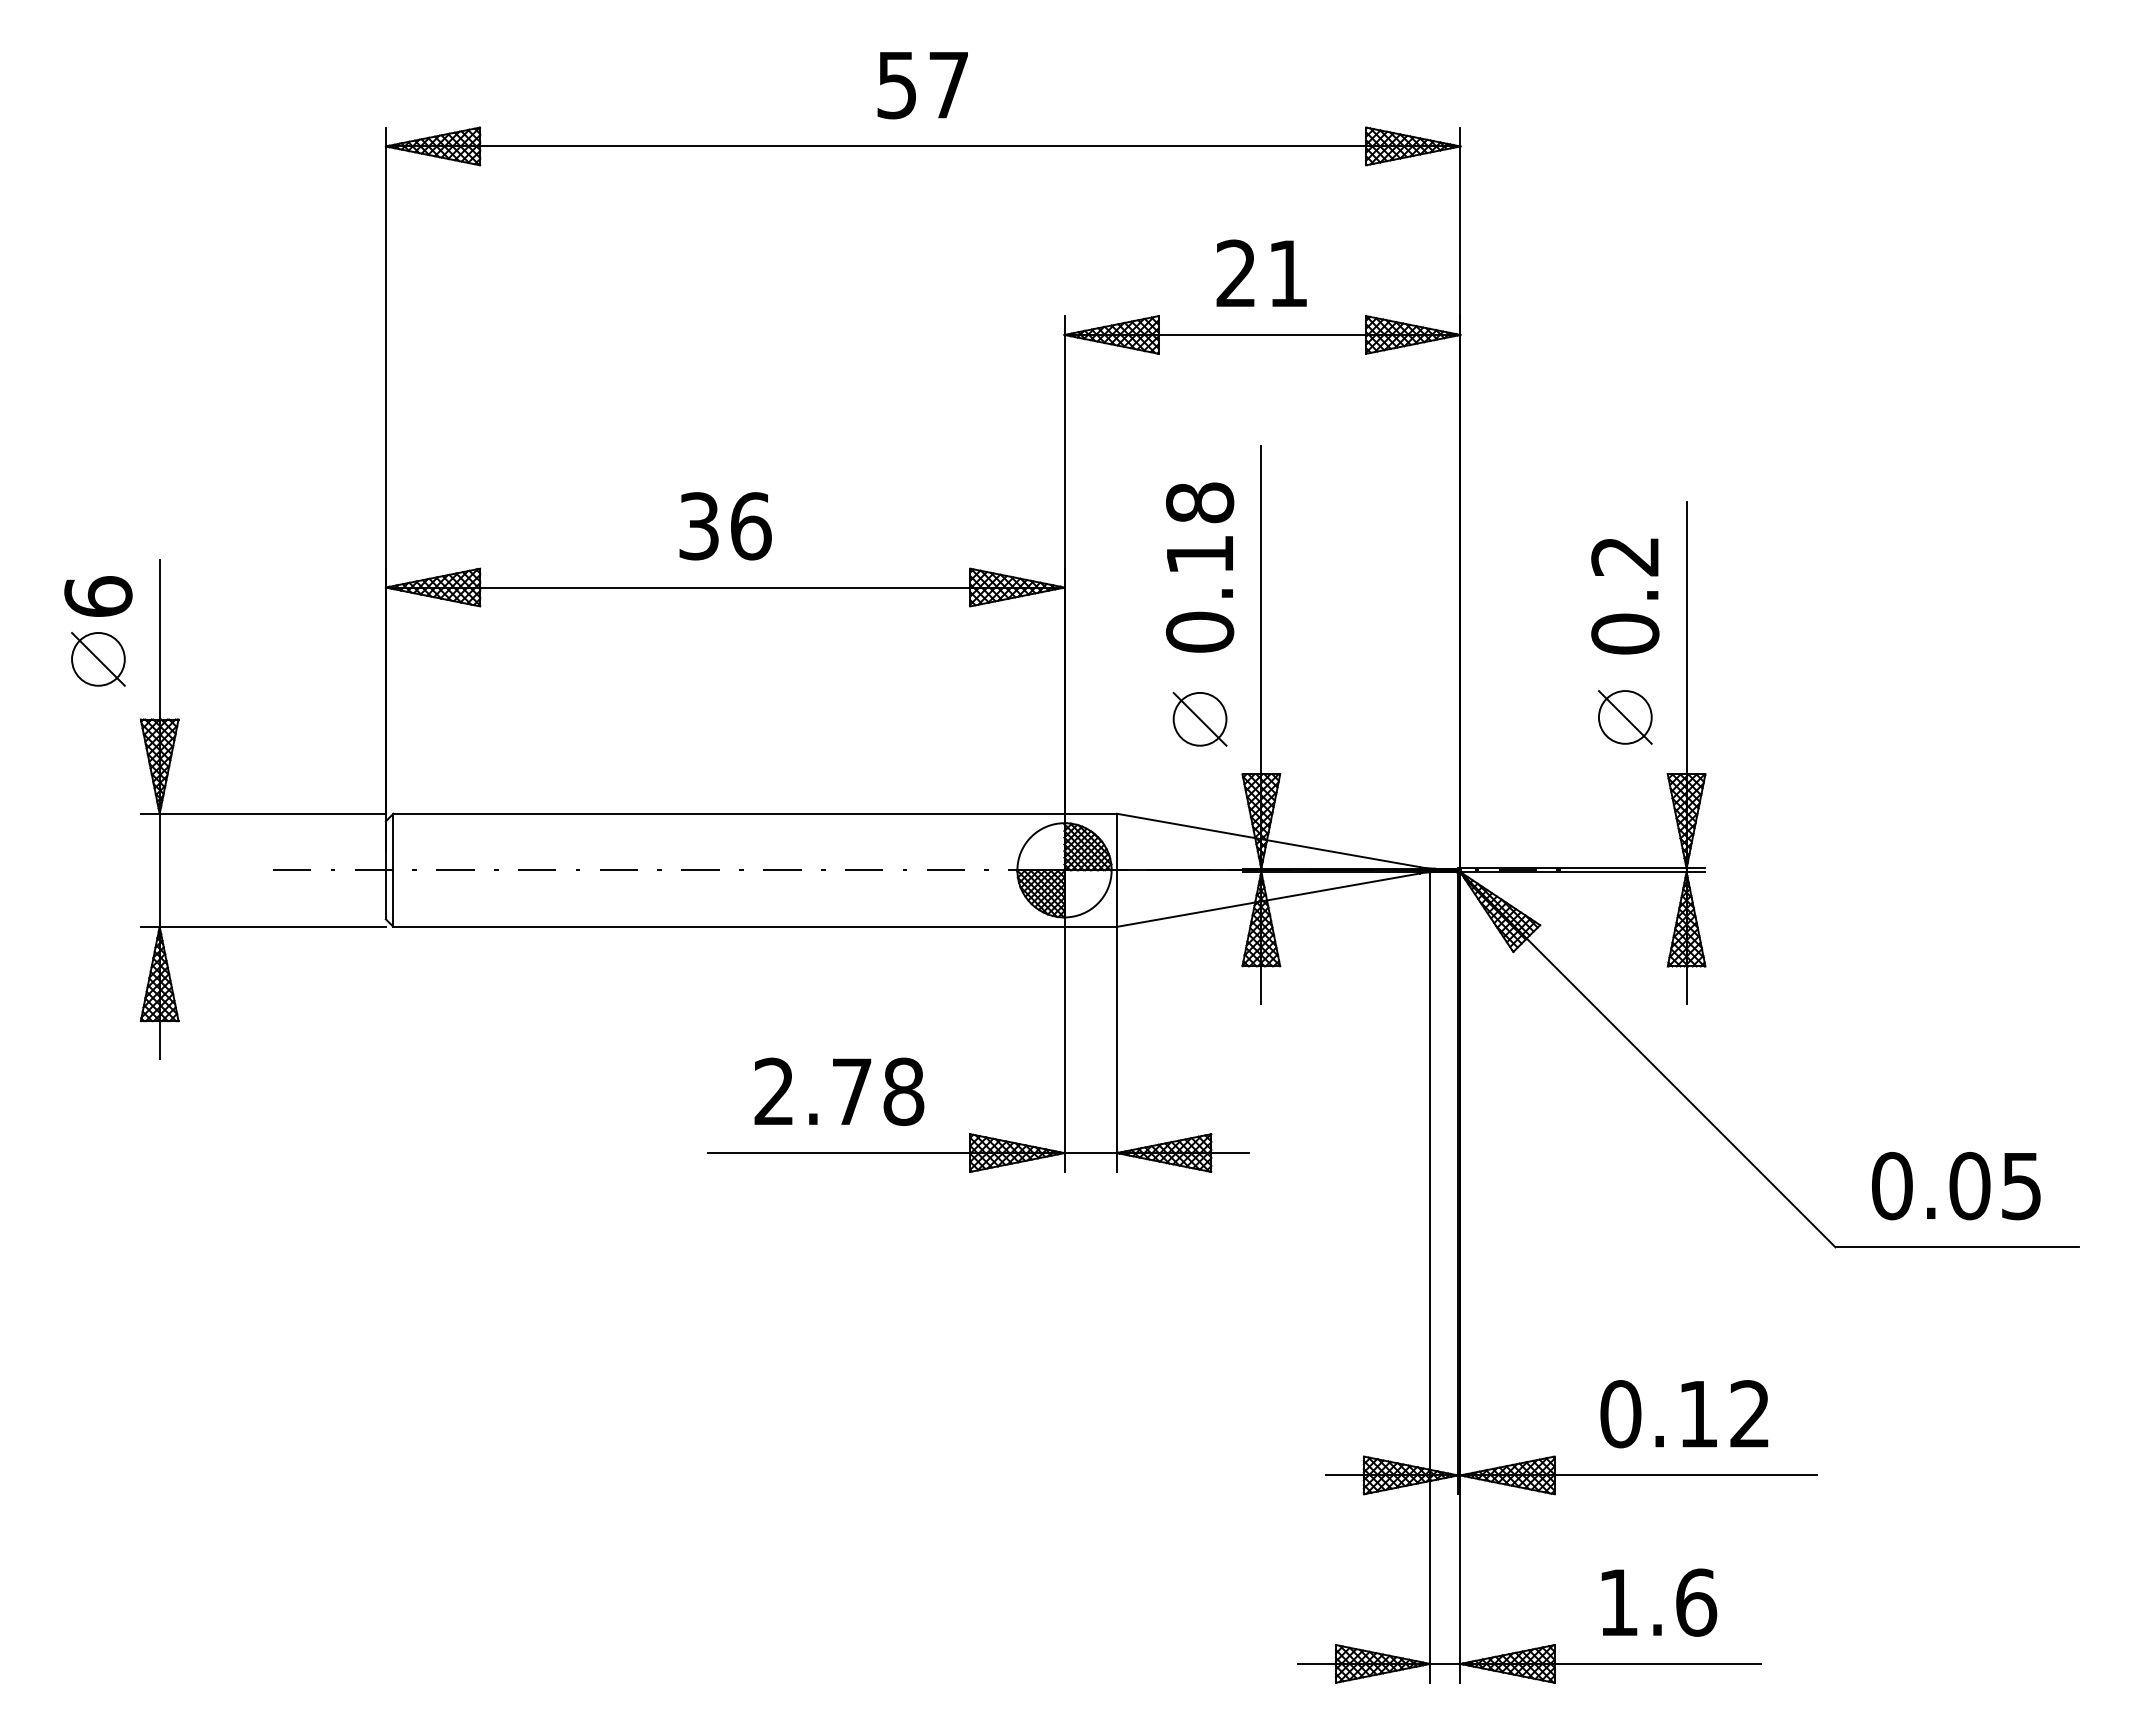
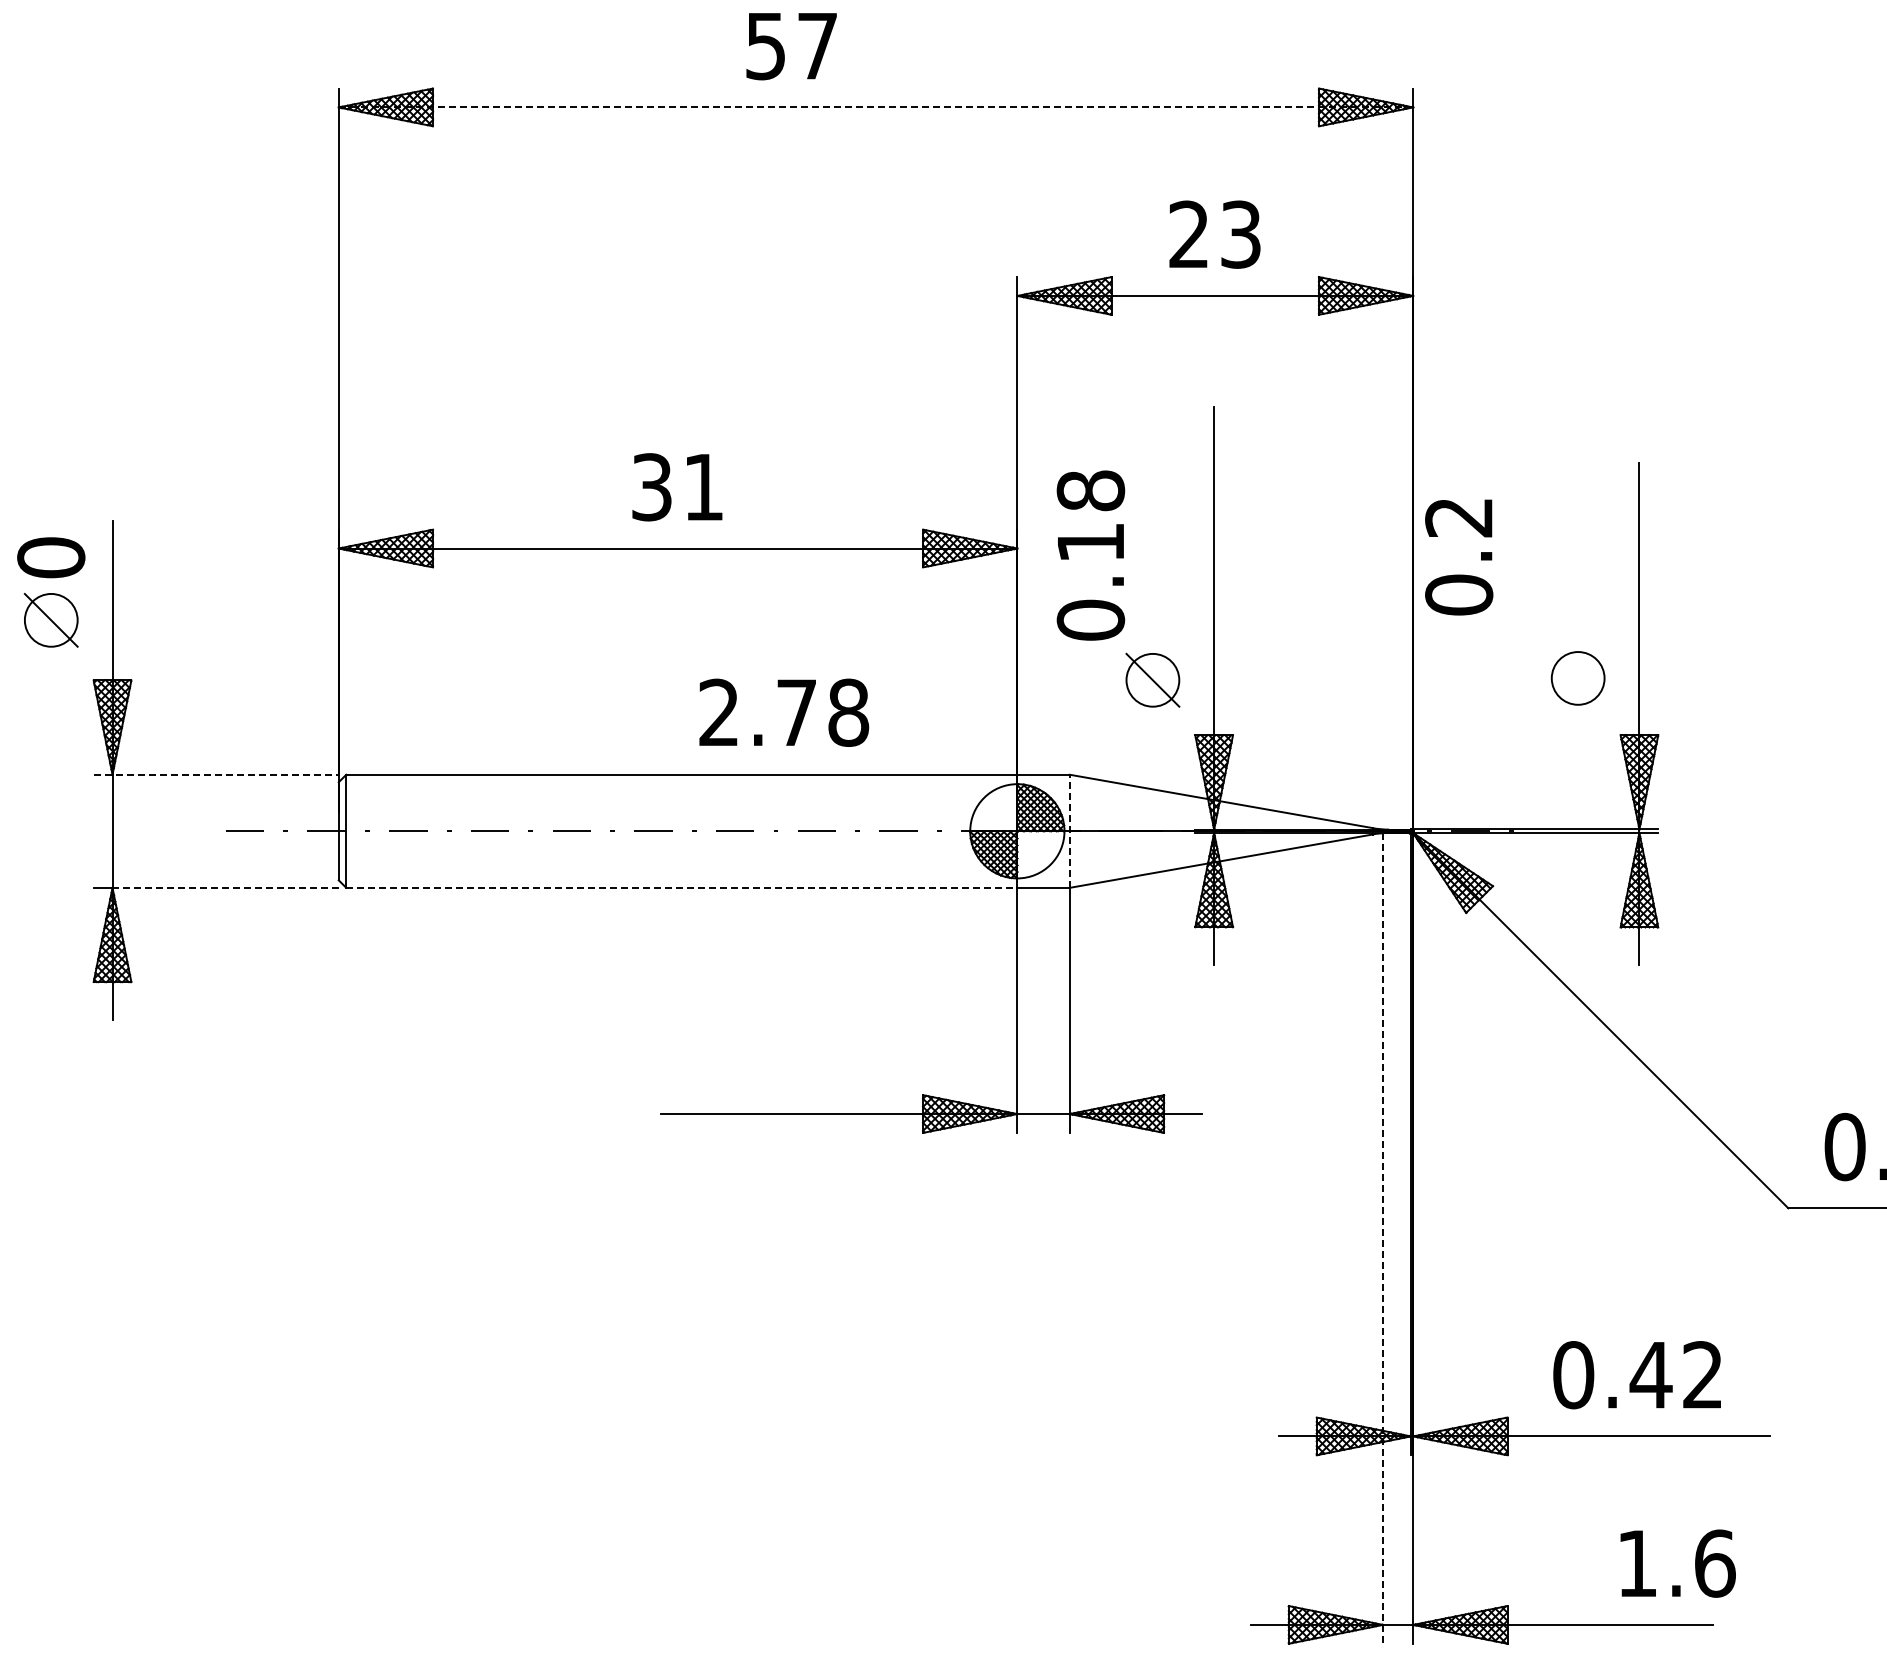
text: (922, 85) -> (791, 46), moved
line: (923, 146) -> (876, 107), solid -> dashed
text: (1287, 273) -> (1240, 234), 21 -> 23
text: (751, 526) -> (704, 487), 36 -> 31
text: (1200, 567) -> (1091, 555), moved
text: (98, 596) -> (51, 557), 6 -> 0
text: (1625, 596) -> (1459, 557), moved
line: (1624, 717) -> (1577, 678), removed
line: (263, 813) -> (216, 774), solid -> dashed
line: (1116, 870) -> (1069, 831), solid -> dashed
line: (272, 926) -> (225, 887), solid -> dashed
line: (729, 926) -> (682, 887), solid -> dashed
text: (839, 1091) -> (784, 712), moved
line: (1430, 1278) -> (1383, 1239), solid -> dashed
text: (1697, 1414) -> (1650, 1375), 0.12 -> 0.42
text: (1659, 1602) -> (1678, 1563), moved

